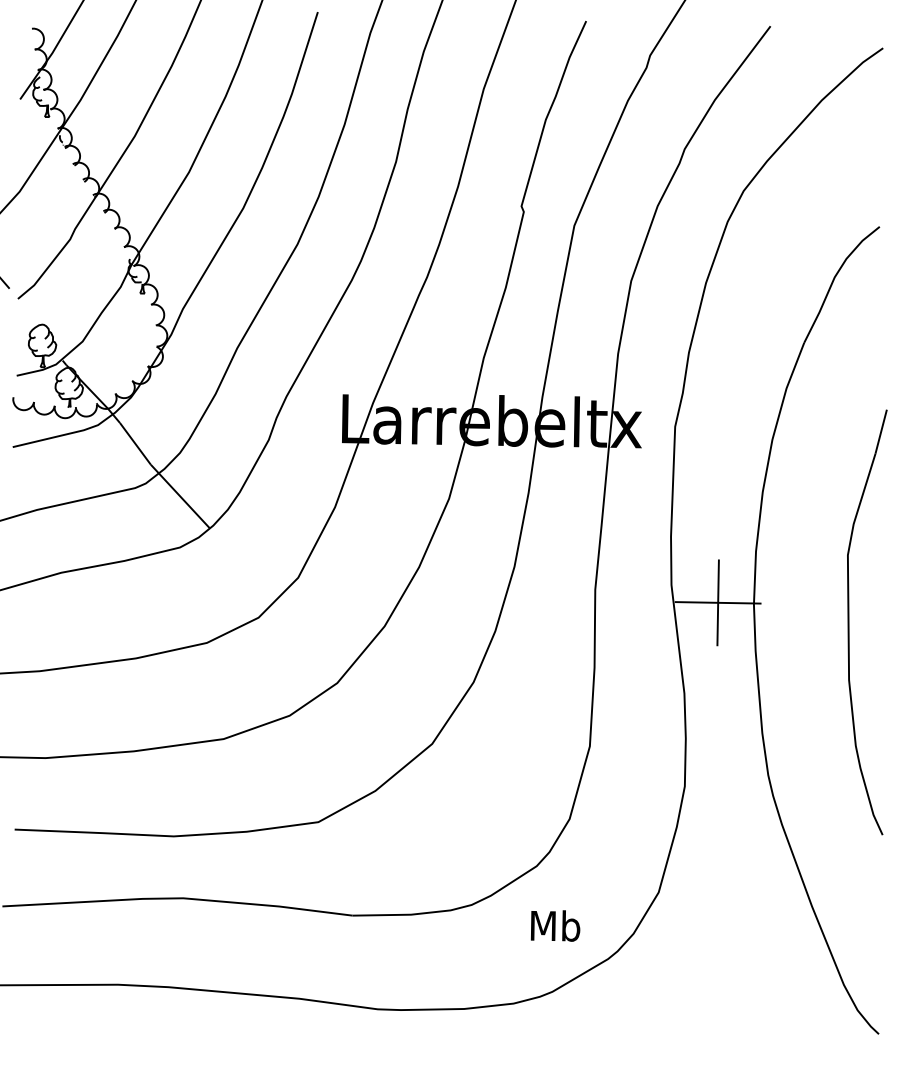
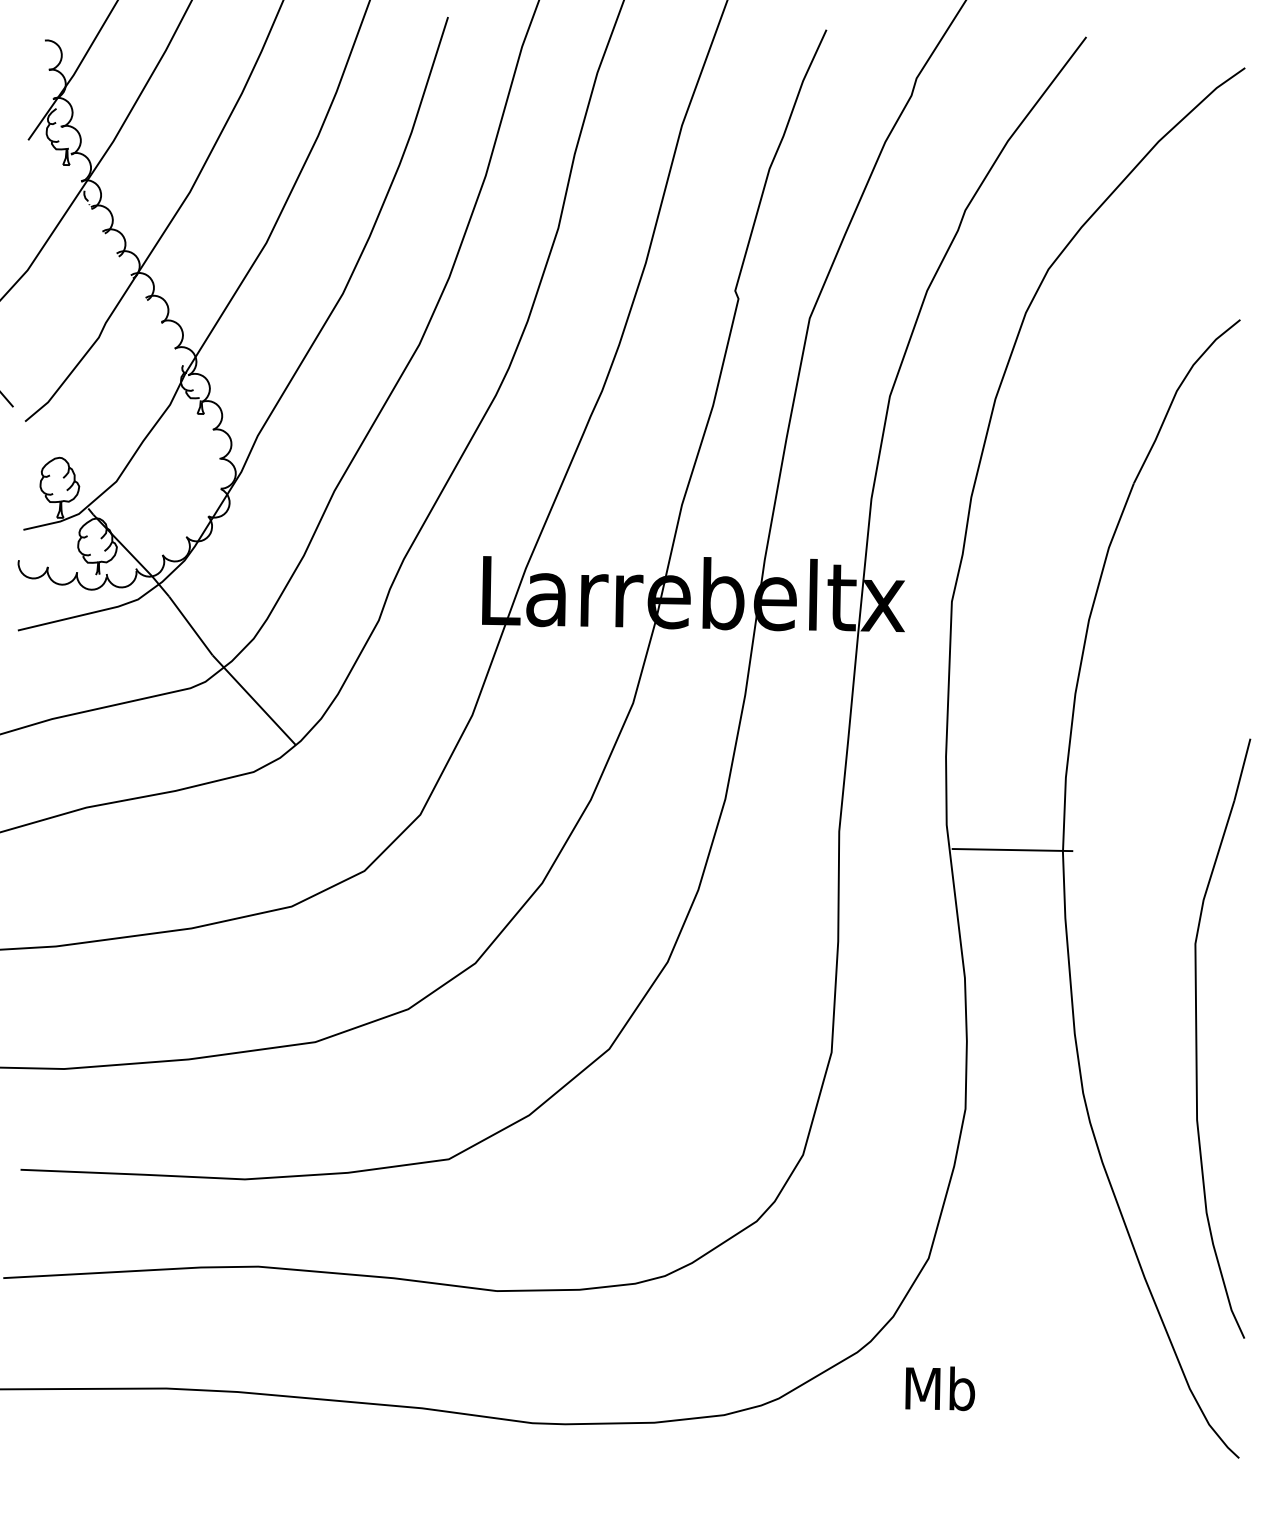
line: (718, 602) -> (1012, 849), removed
part: (849, 622) -> (1197, 1038), moved
text: (555, 925) -> (940, 1388), moved

